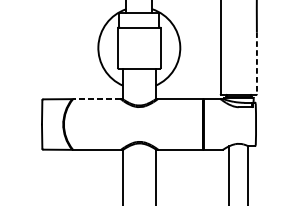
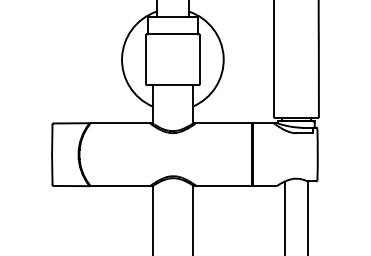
line: (256, 63) -> (318, 79), dashed -> solid
line: (96, 99) -> (119, 123), dashed -> solid

